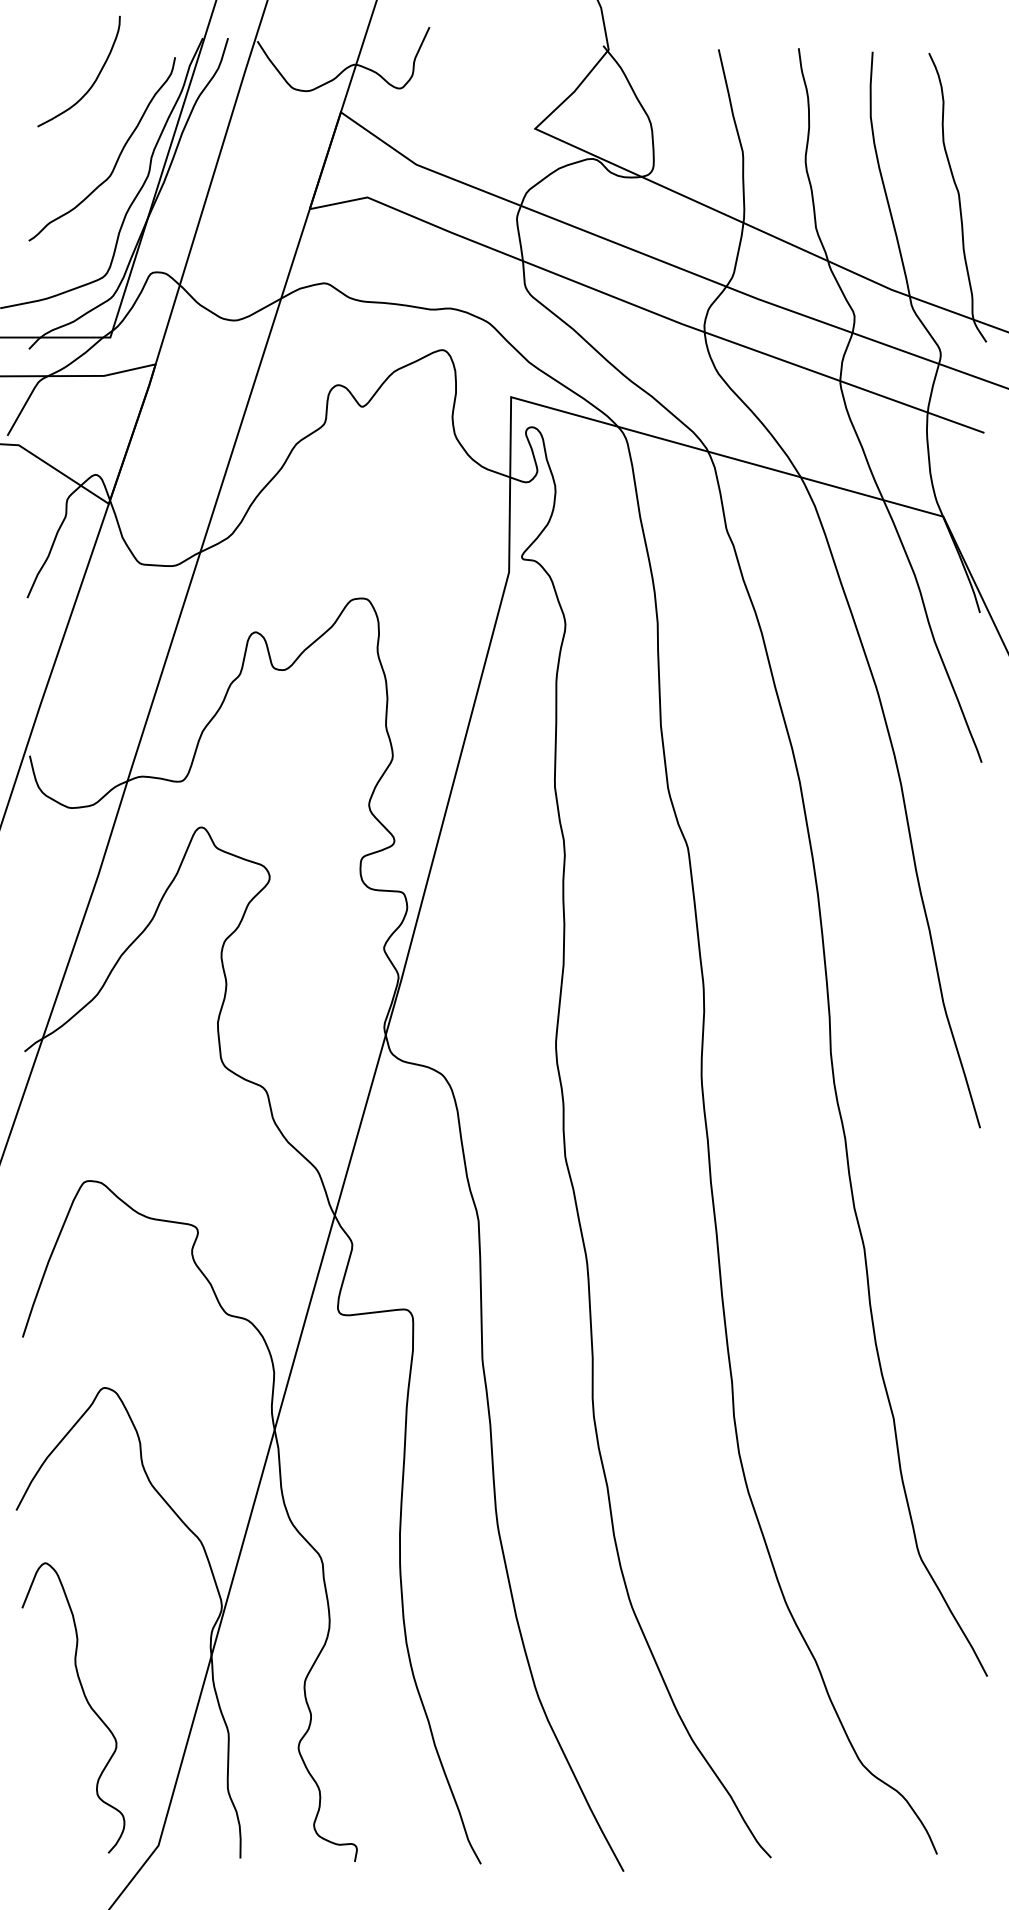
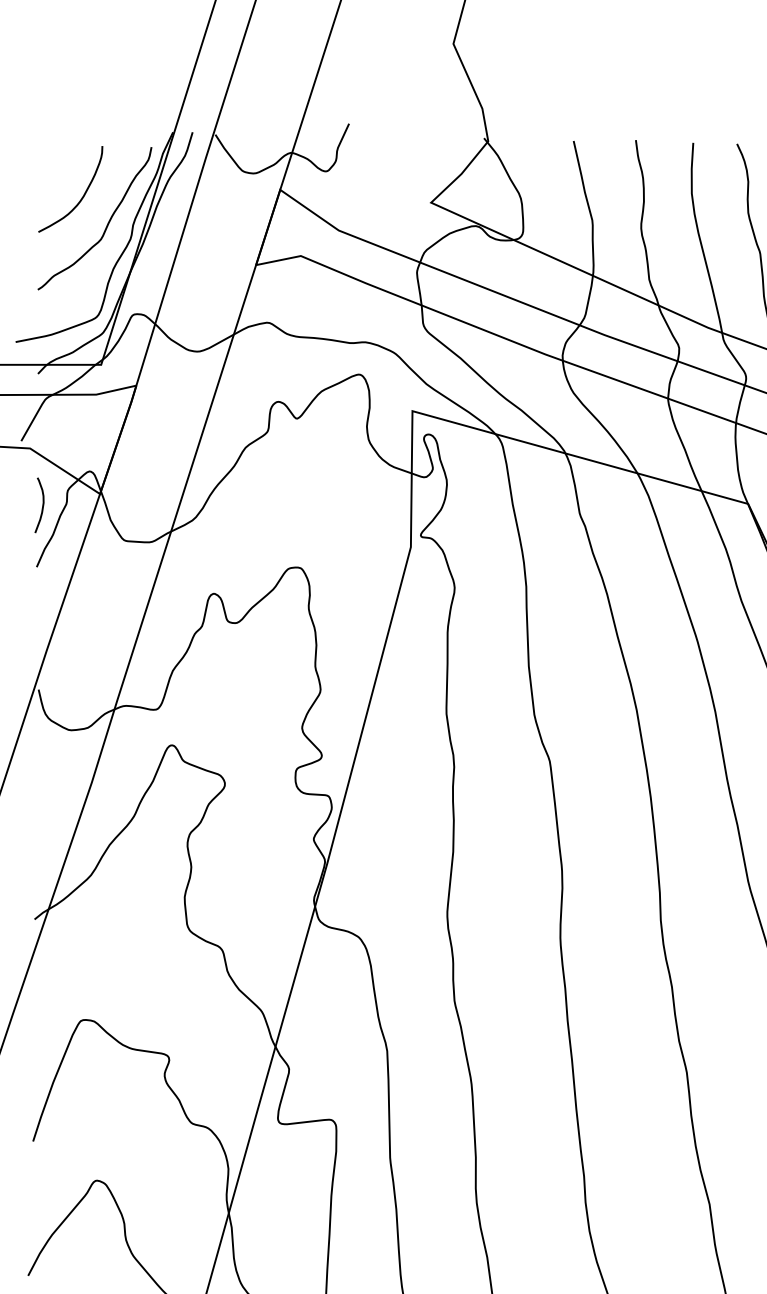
curve: (94, 80) -> (82, 196), moved
curve: (34, 518) -> (42, 505), added

